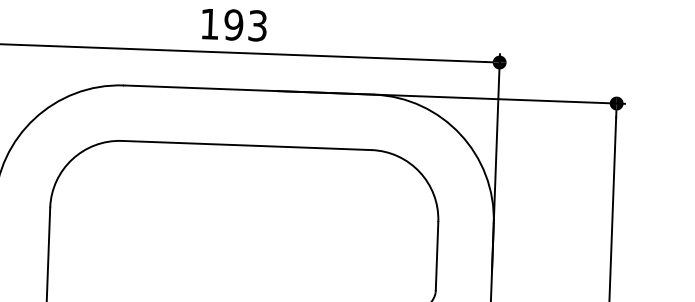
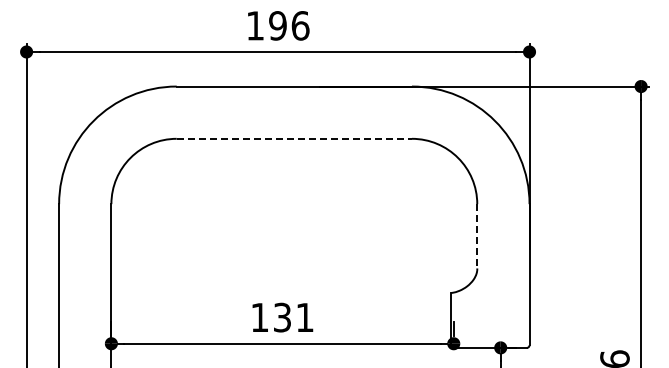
text: (257, 25) -> (300, 25), 193 -> 196
line: (246, 145) -> (294, 138), solid -> dashed
line: (437, 256) -> (477, 236), solid -> dashed

